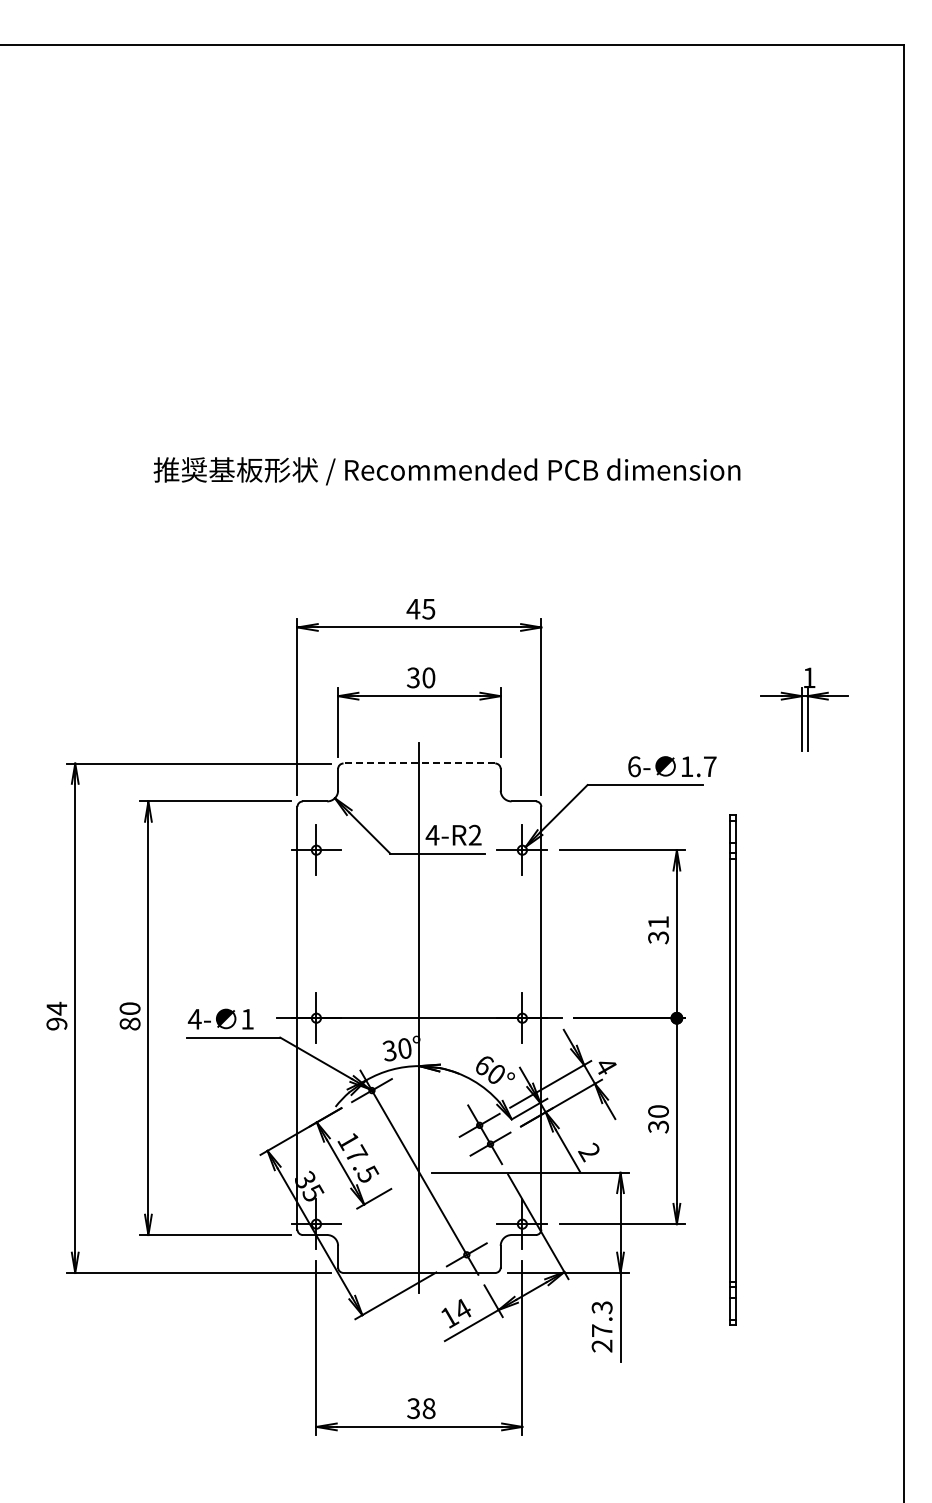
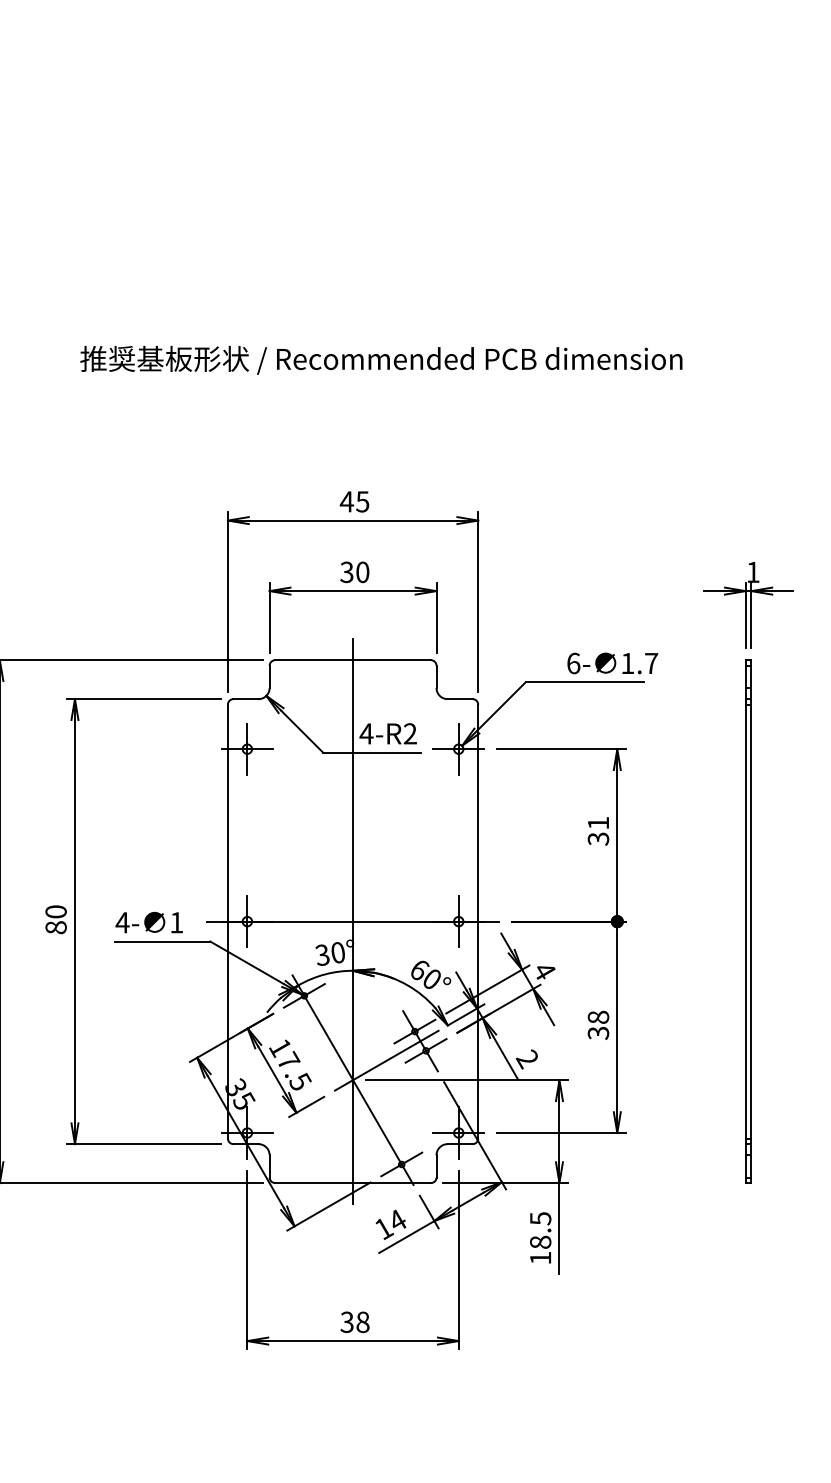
line: (419, 763) -> (353, 660), dashed -> solid
part: (732, 1069) -> (748, 920), moved
text: (658, 1111) -> (598, 1017), 30 -> 38
line: (451, 1153) -> (386, 1060), added
text: (601, 1326) -> (539, 1238), 27.3 -> 18.5

